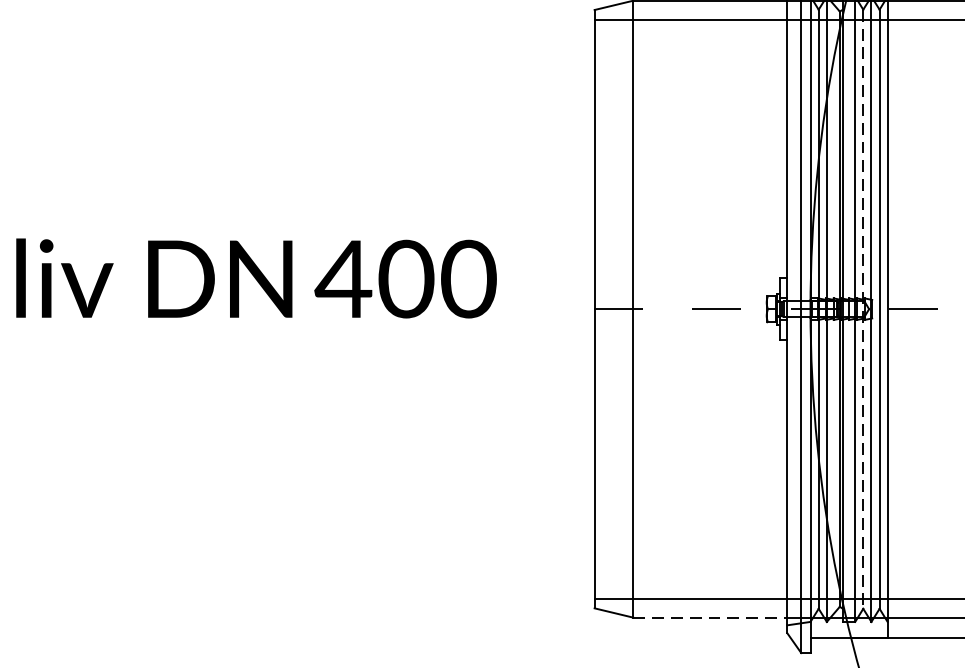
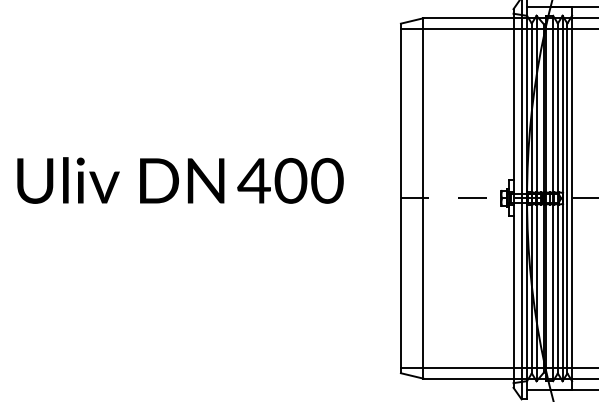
line: (862, 309) -> (557, 198), dashed -> solid
line: (710, 617) -> (468, 378), dashed -> solid

